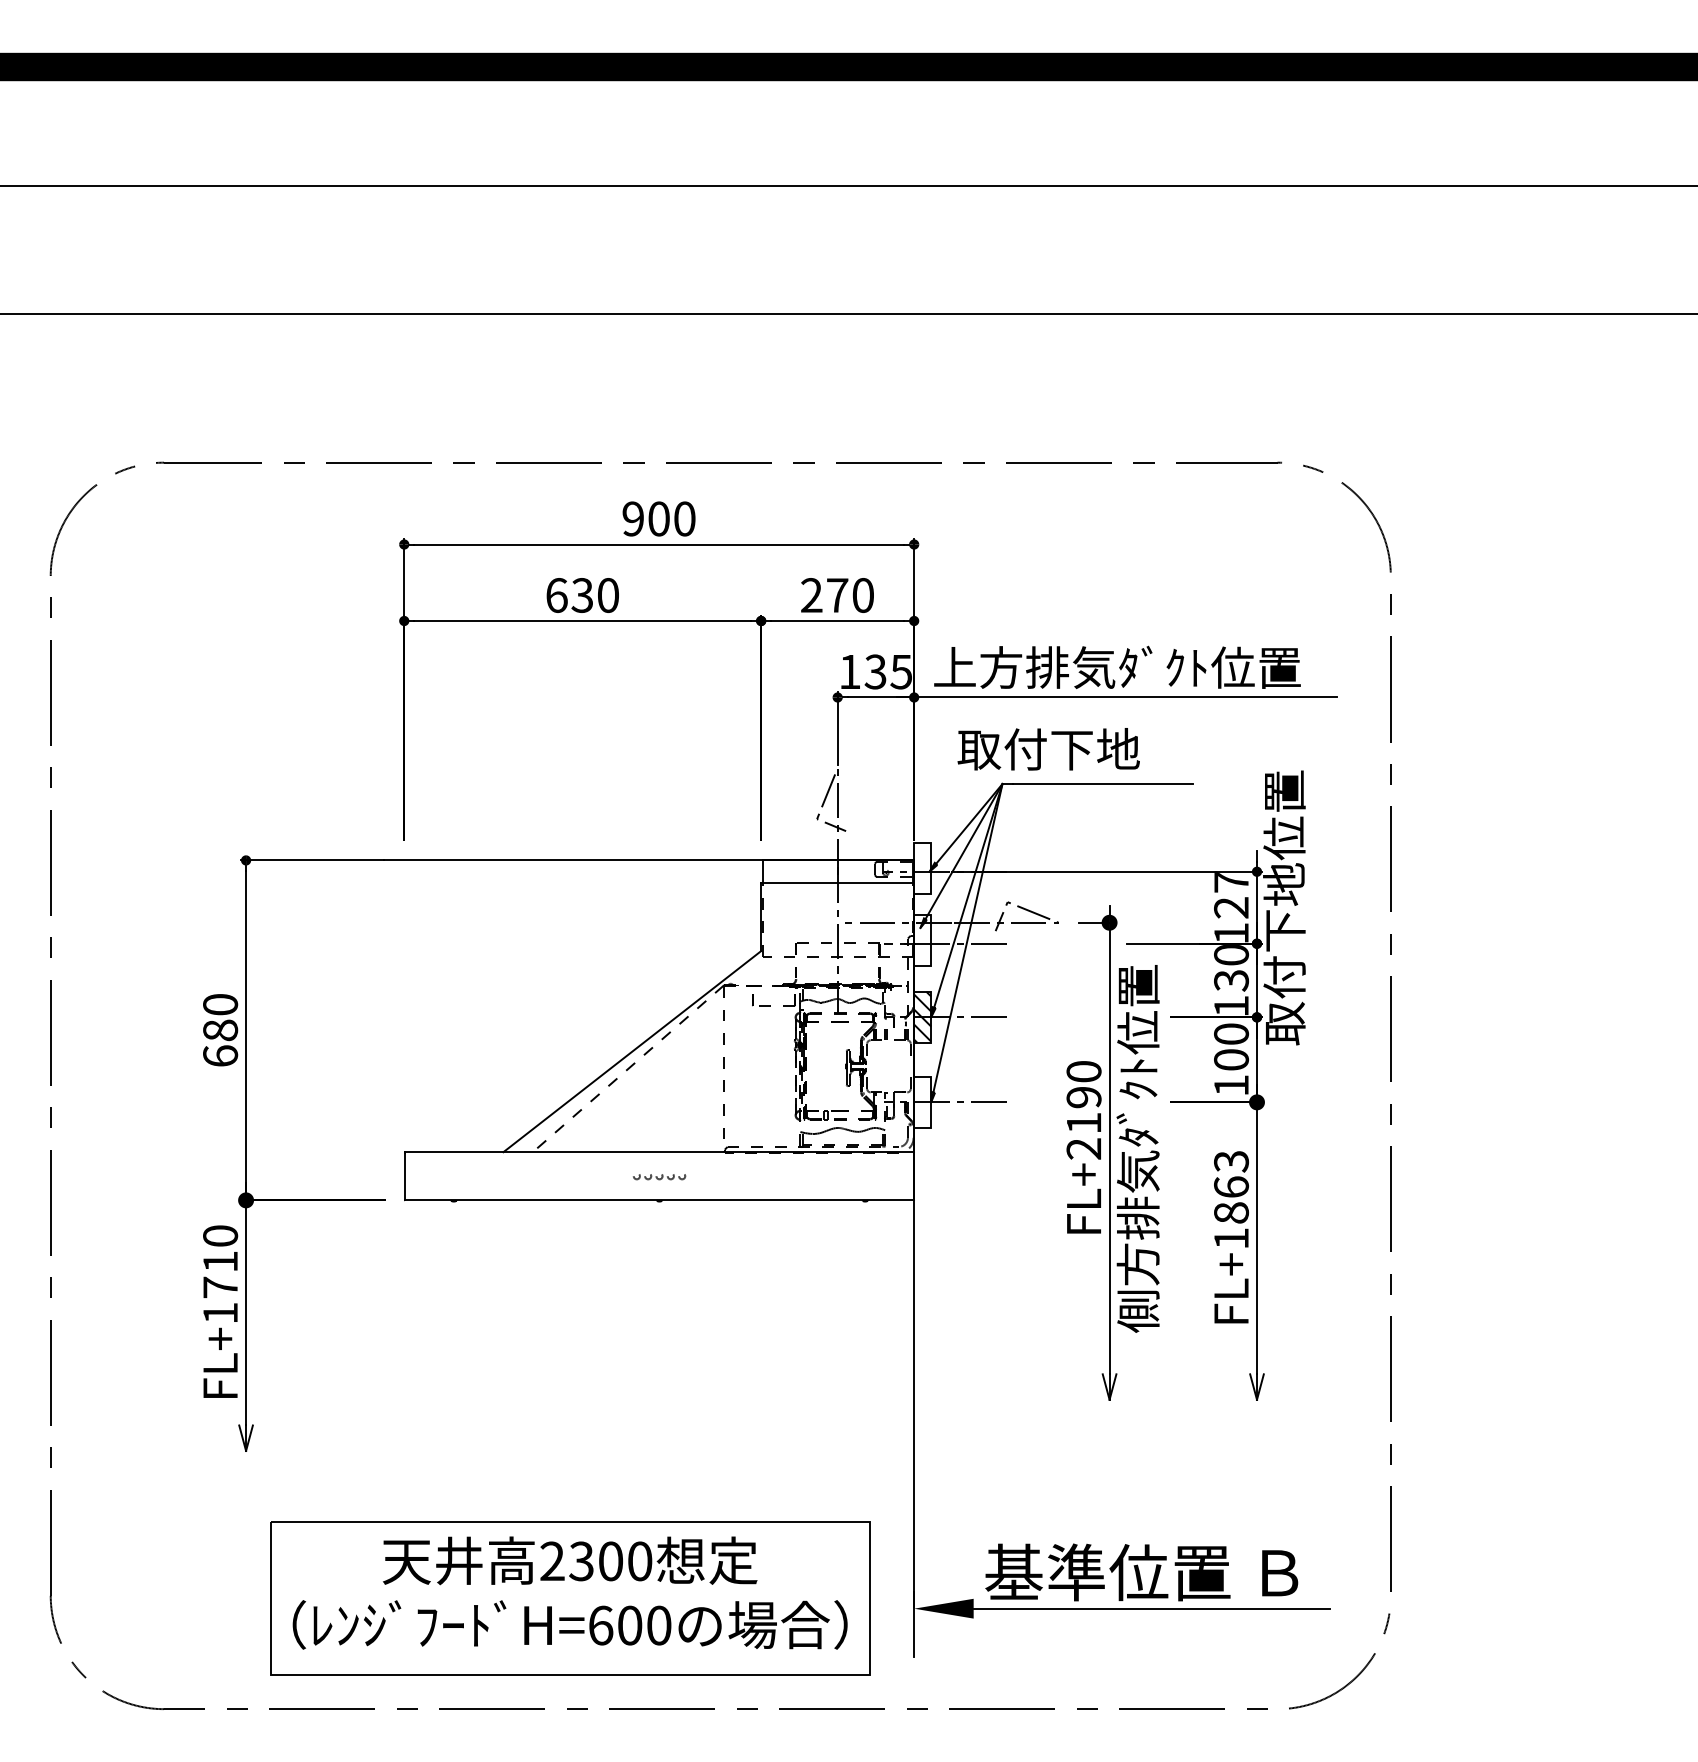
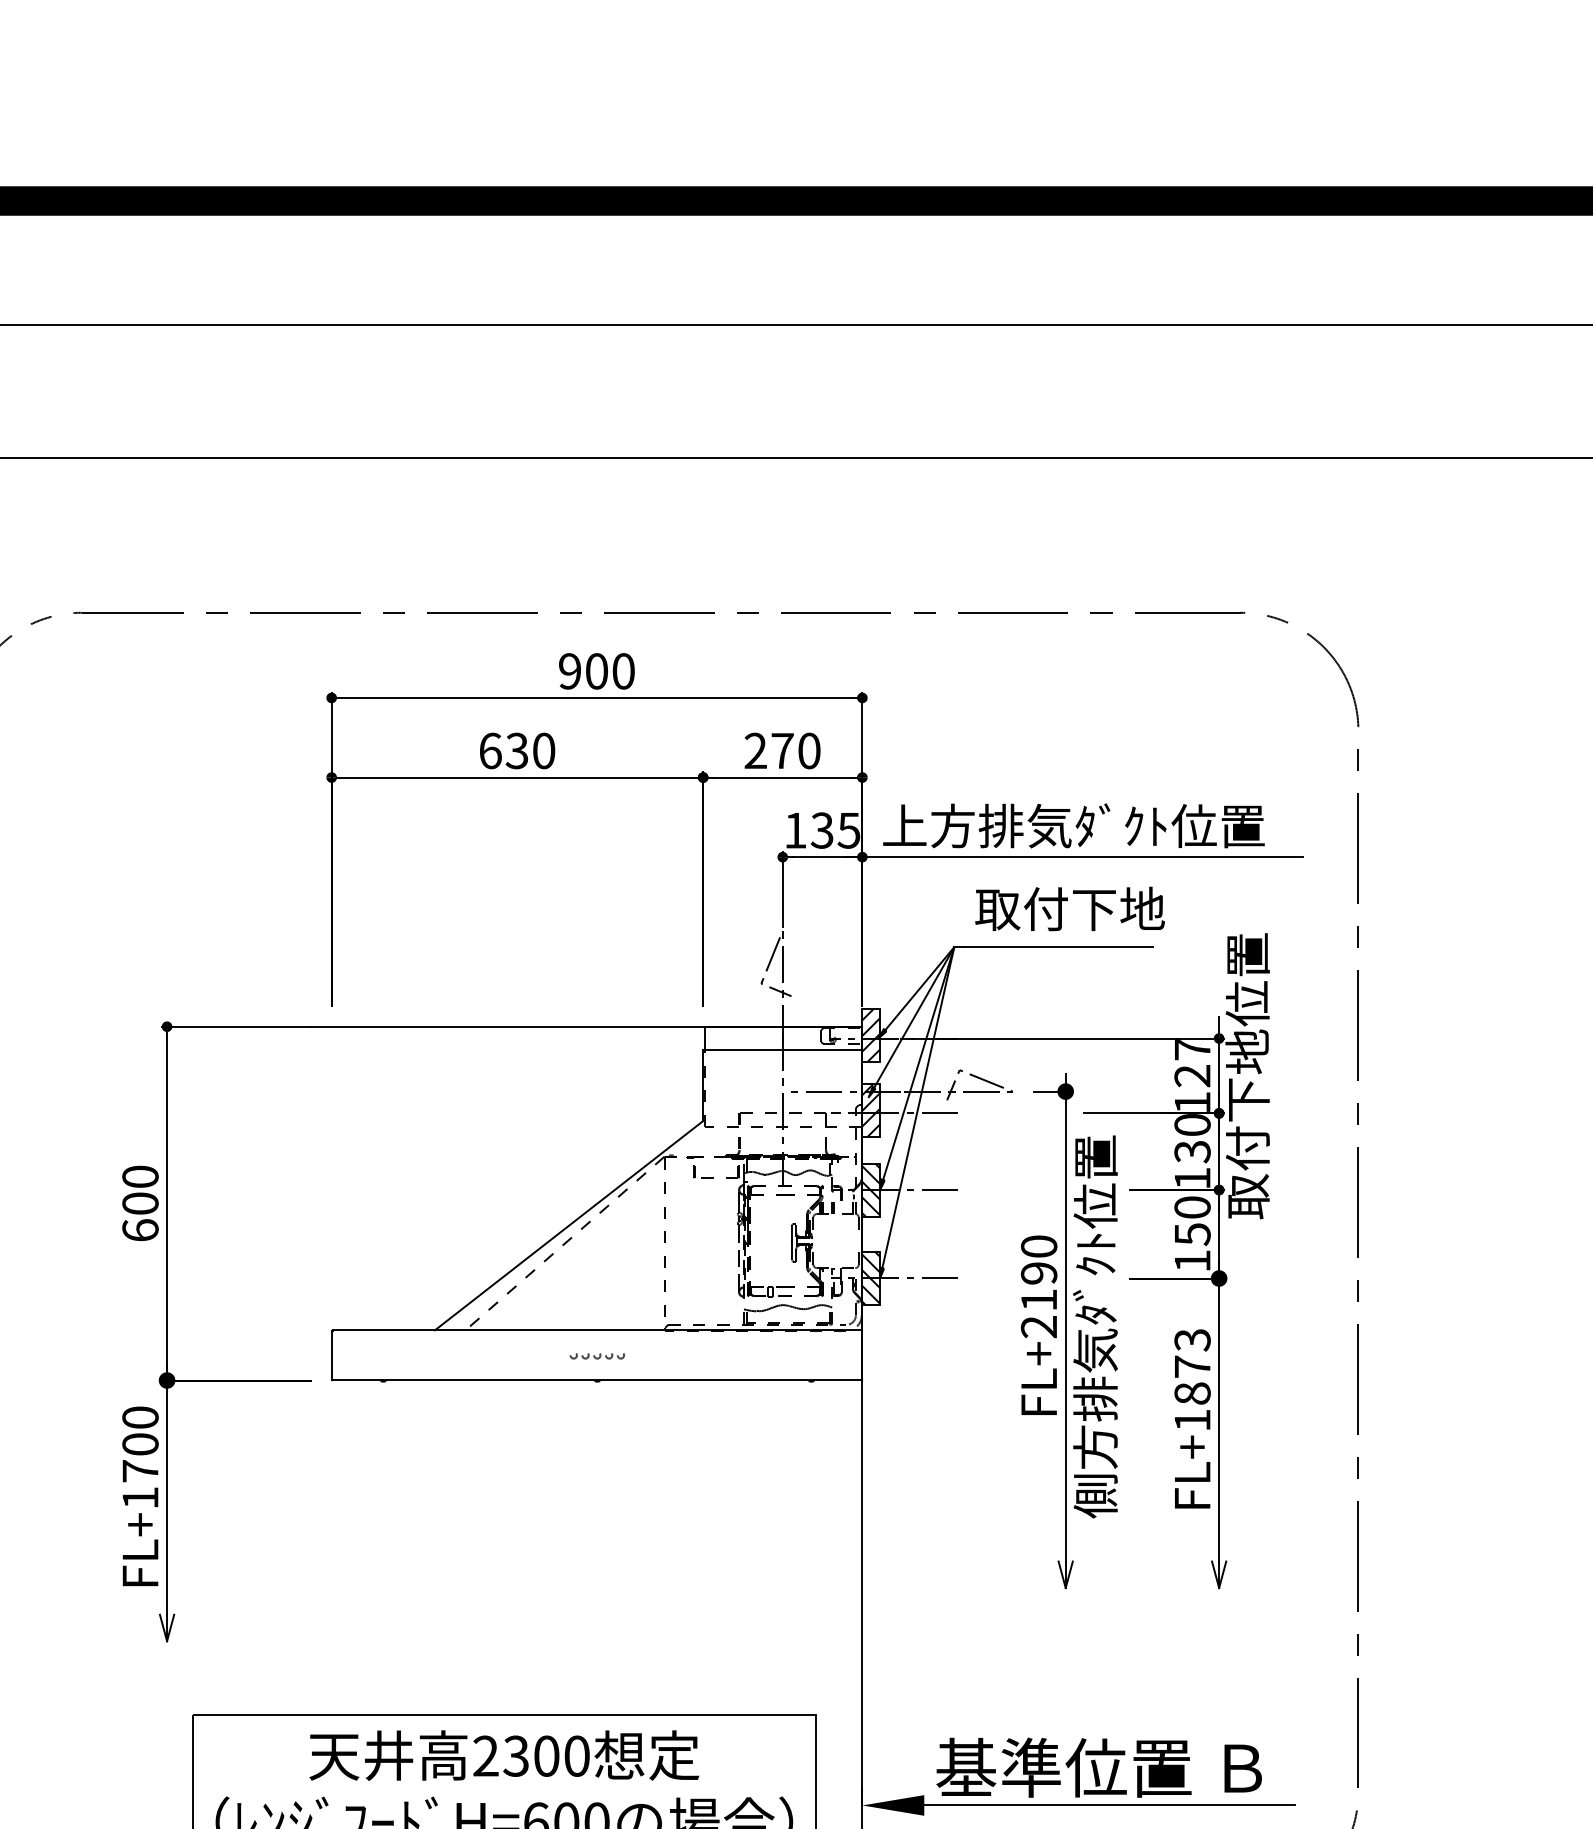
text: (1048, 749) -> (1069, 909), moved
hatch: (922, 868) -> (871, 1035), added
hatch: (922, 940) -> (871, 1110), added
text: (220, 1030) -> (140, 1203), 680 -> 600
text: (1231, 1060) -> (1192, 1234), 100 -> 150
hatch: (922, 1101) -> (871, 1277), added
text: (1231, 1186) -> (1192, 1366), FL+1863 -> FL+1873
text: (220, 1261) -> (140, 1444), FL+1710 -> FL+1700

